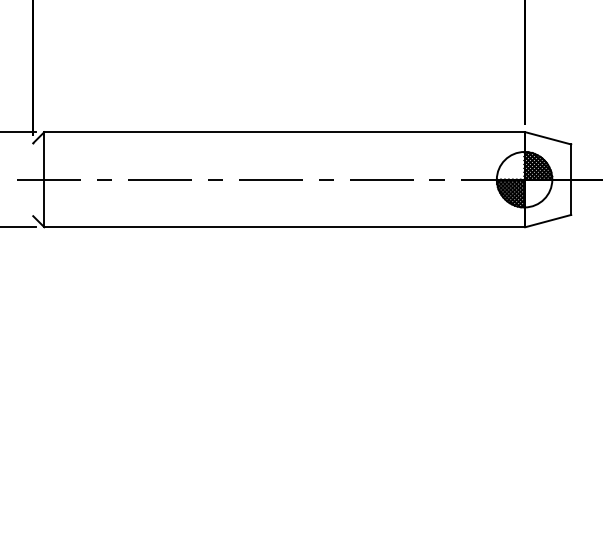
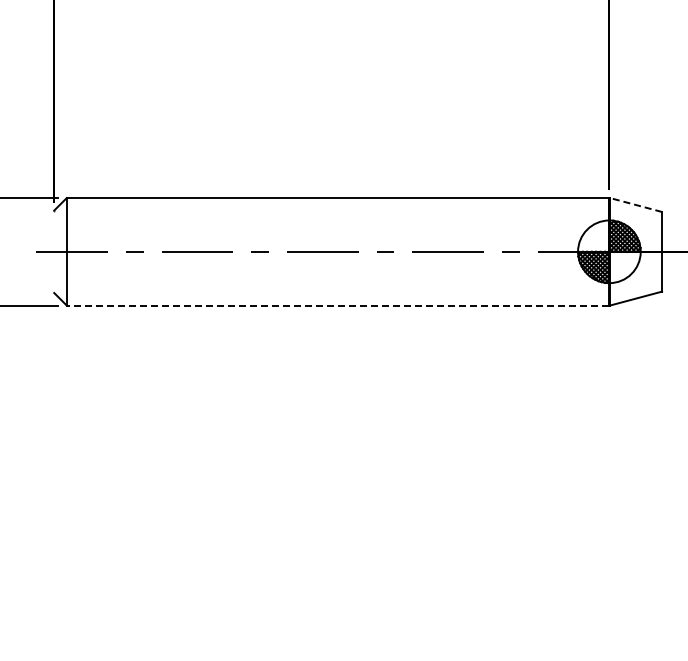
line: (548, 138) -> (636, 205), solid -> dashed
line: (283, 227) -> (337, 305), solid -> dashed

